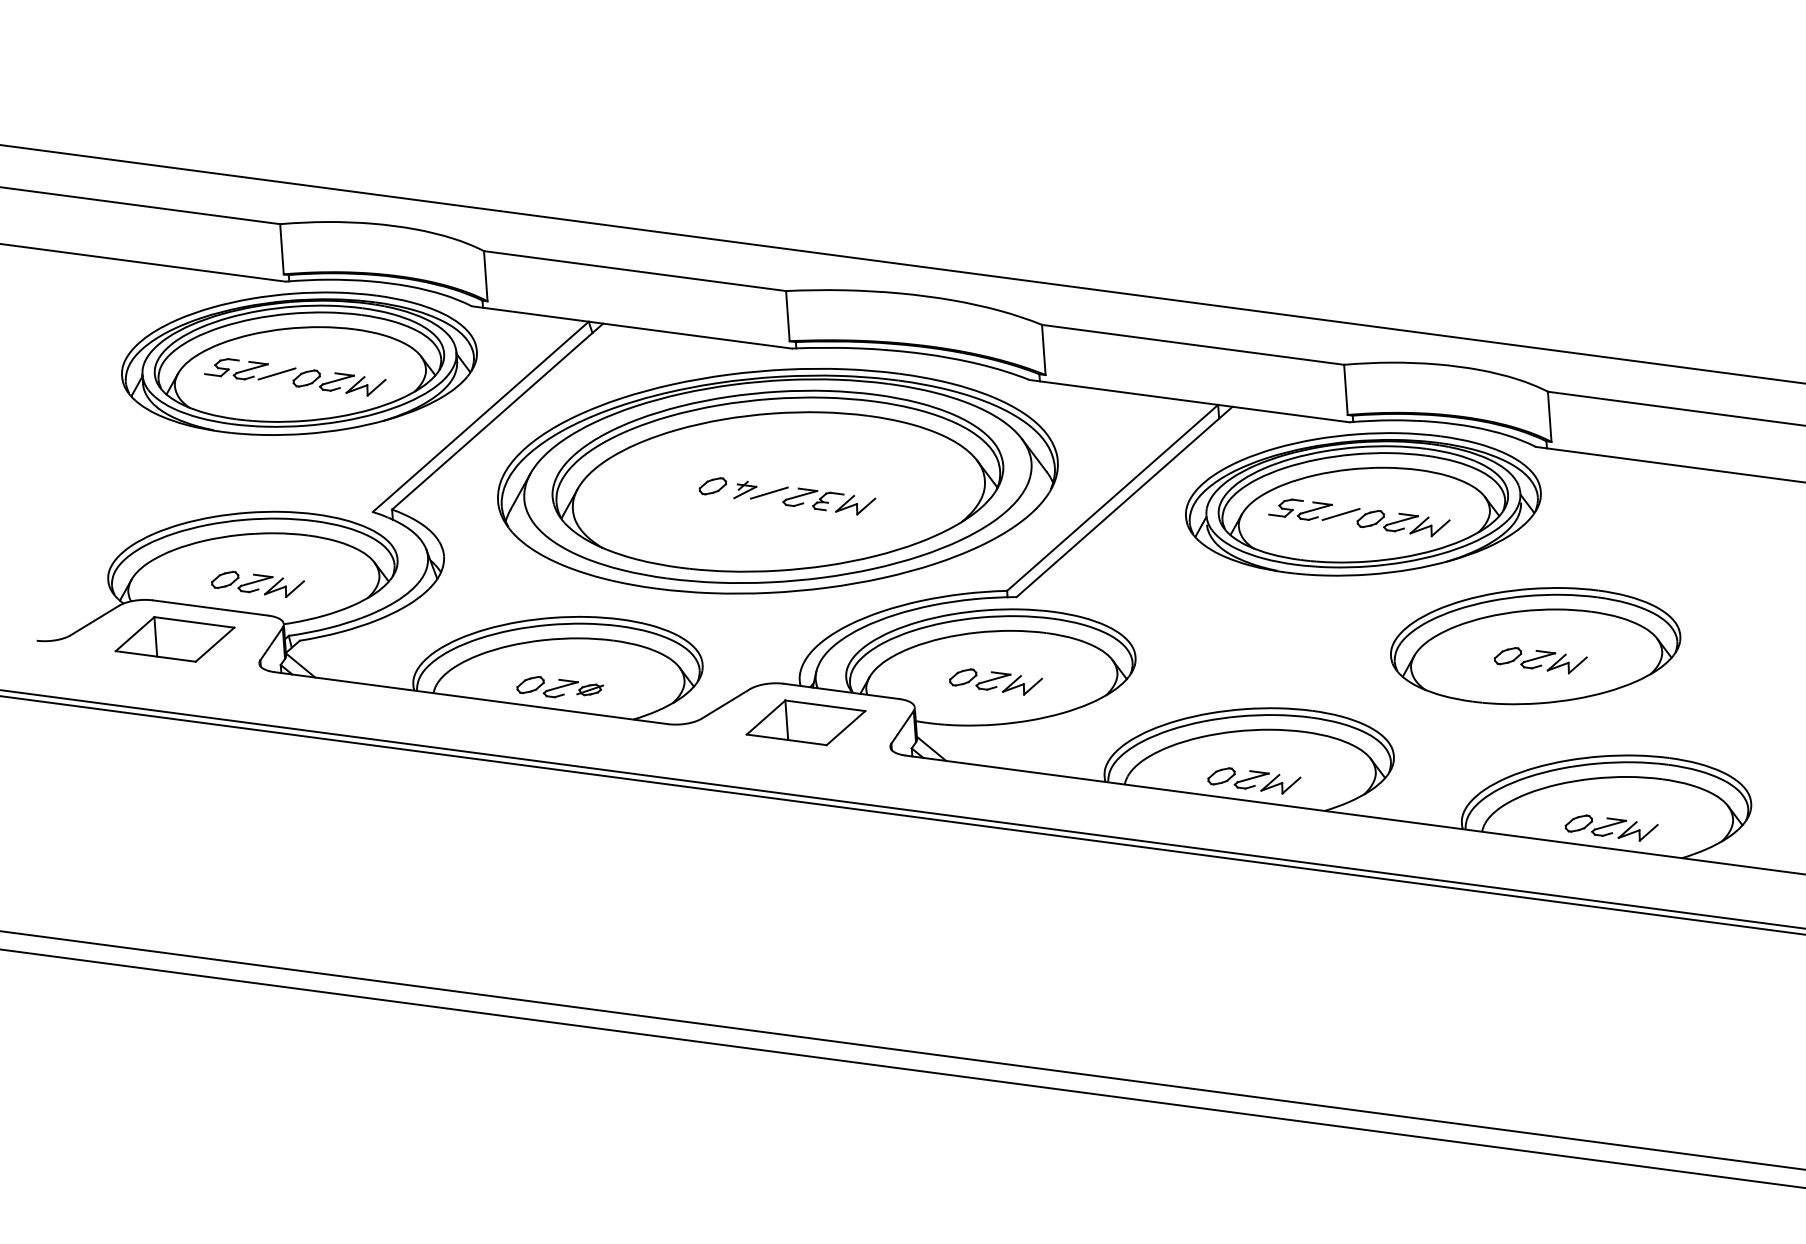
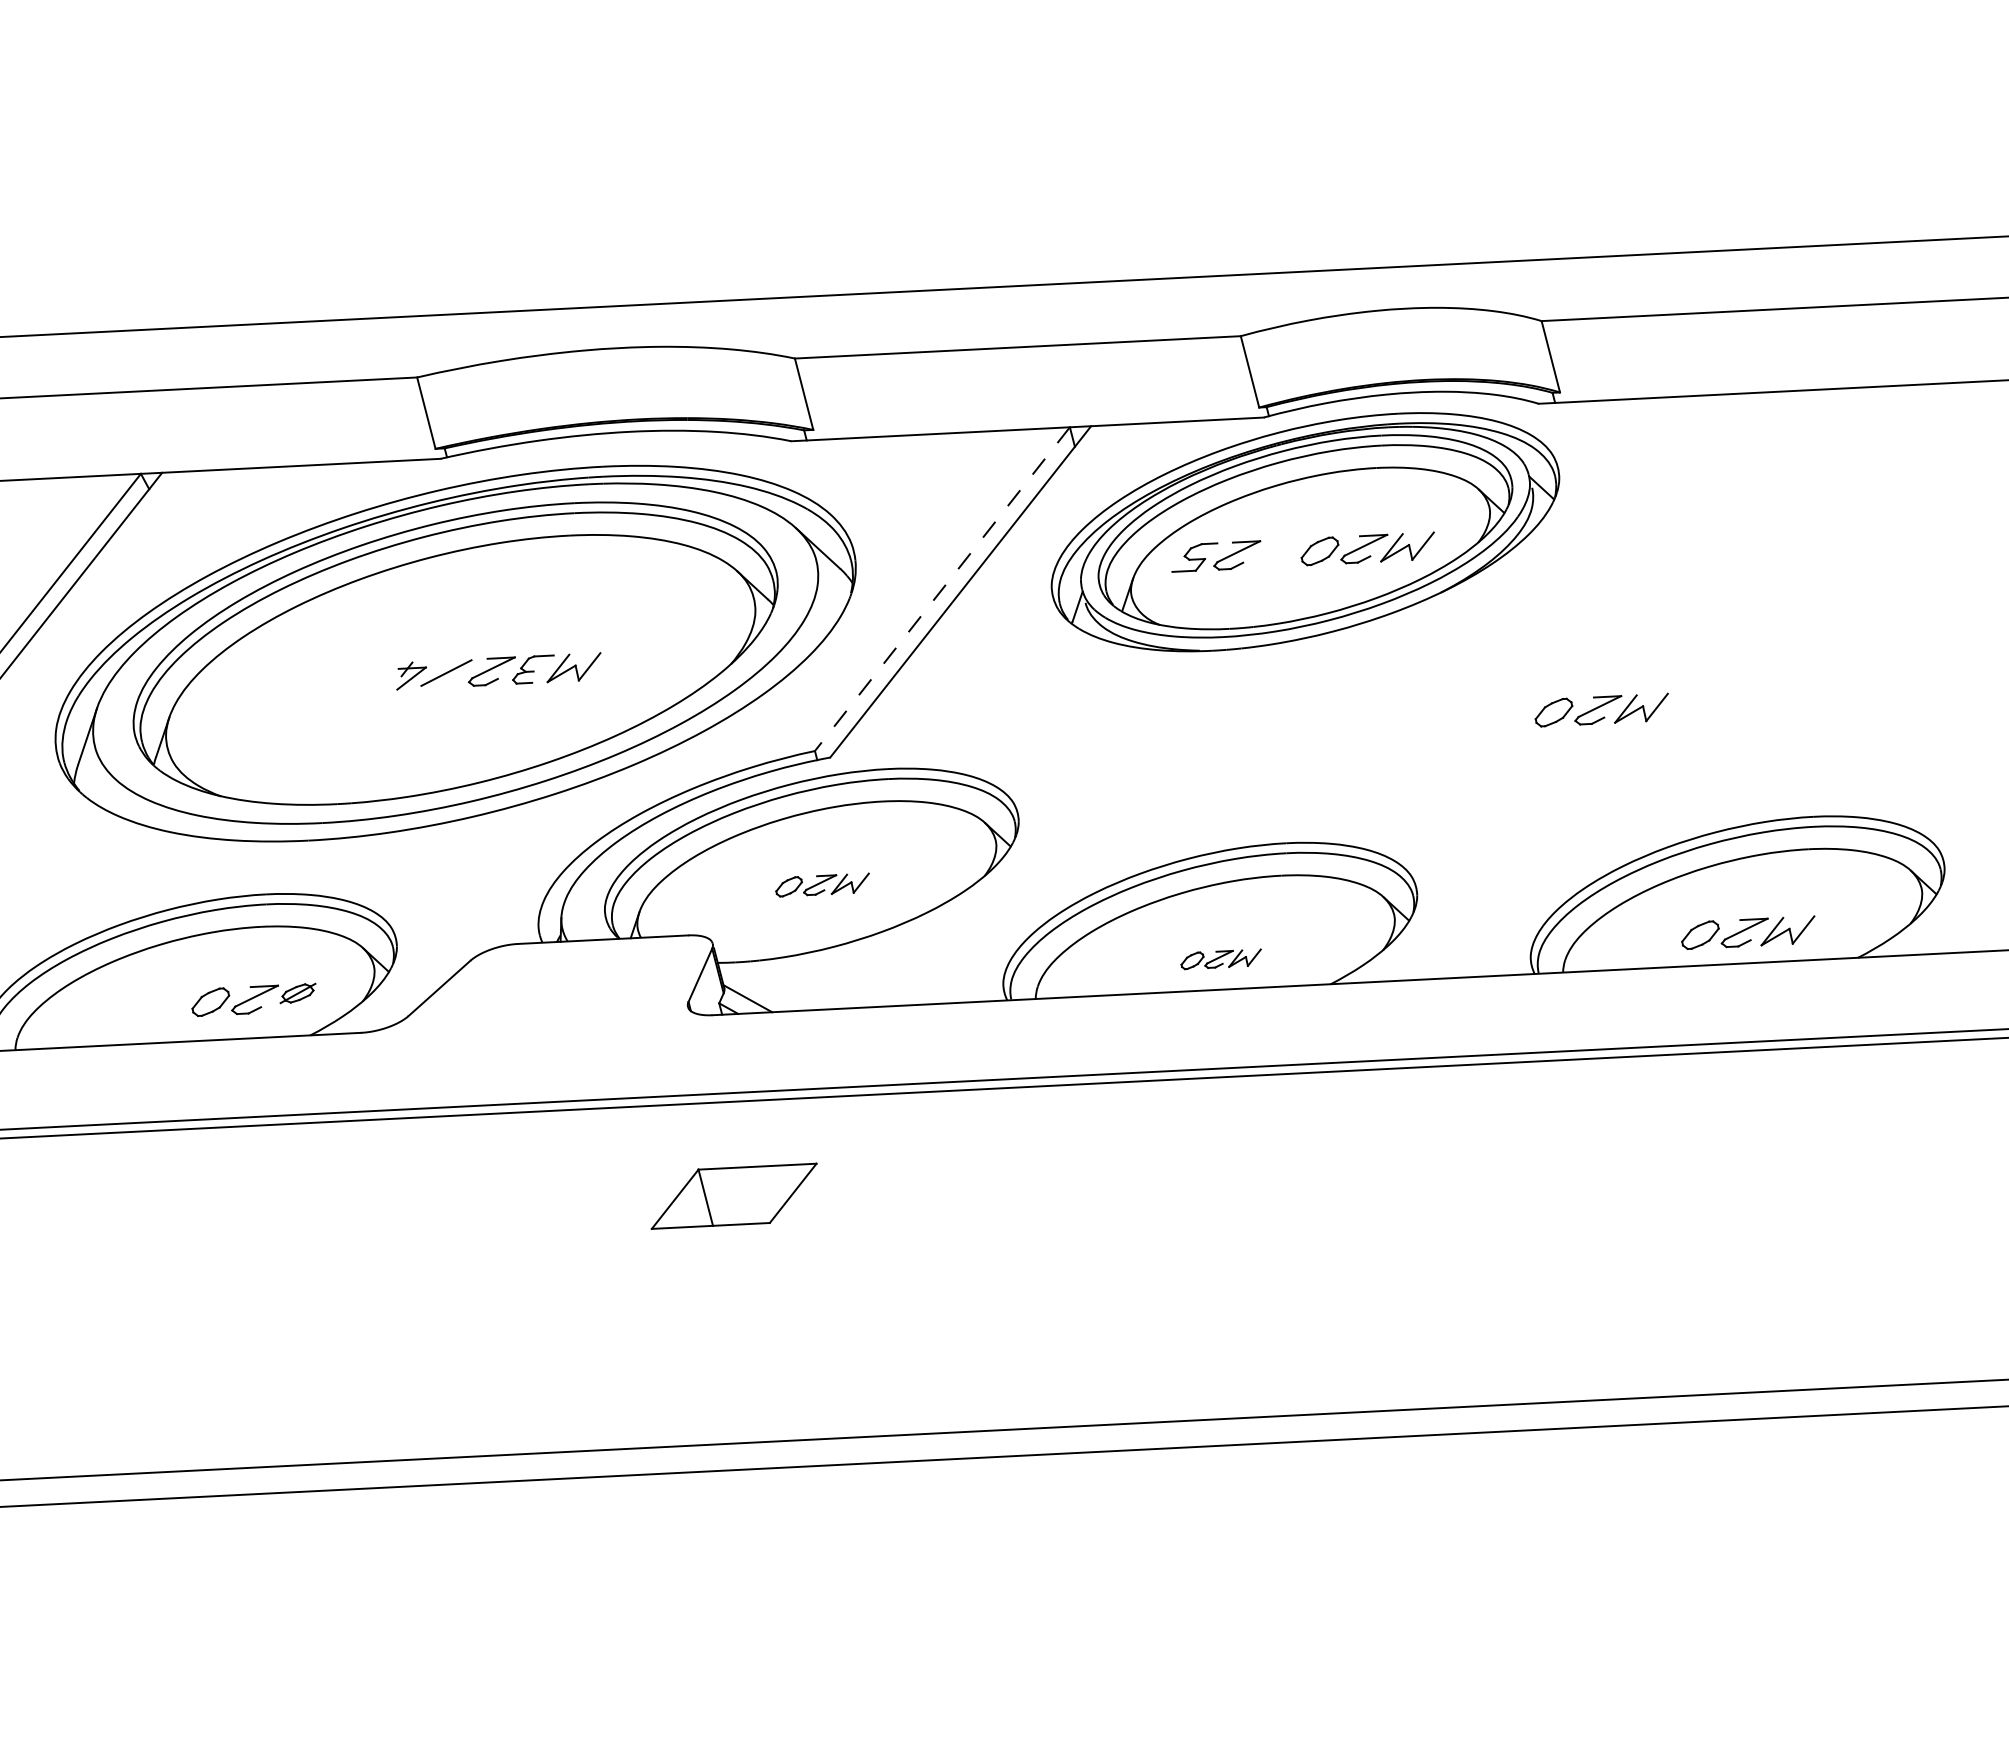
part: (712, 486) -> (362, 678), removed
line: (1112, 497) -> (942, 588), solid -> dashed
line: (1340, 514) -> (1275, 552), removed
part: (1535, 646) -> (1591, 691), removed
part: (995, 681) -> (822, 884), size x0.7
part: (559, 687) -> (253, 998), moved
part: (805, 722) -> (733, 1195), moved
part: (1254, 780) -> (1221, 958), size x0.6

